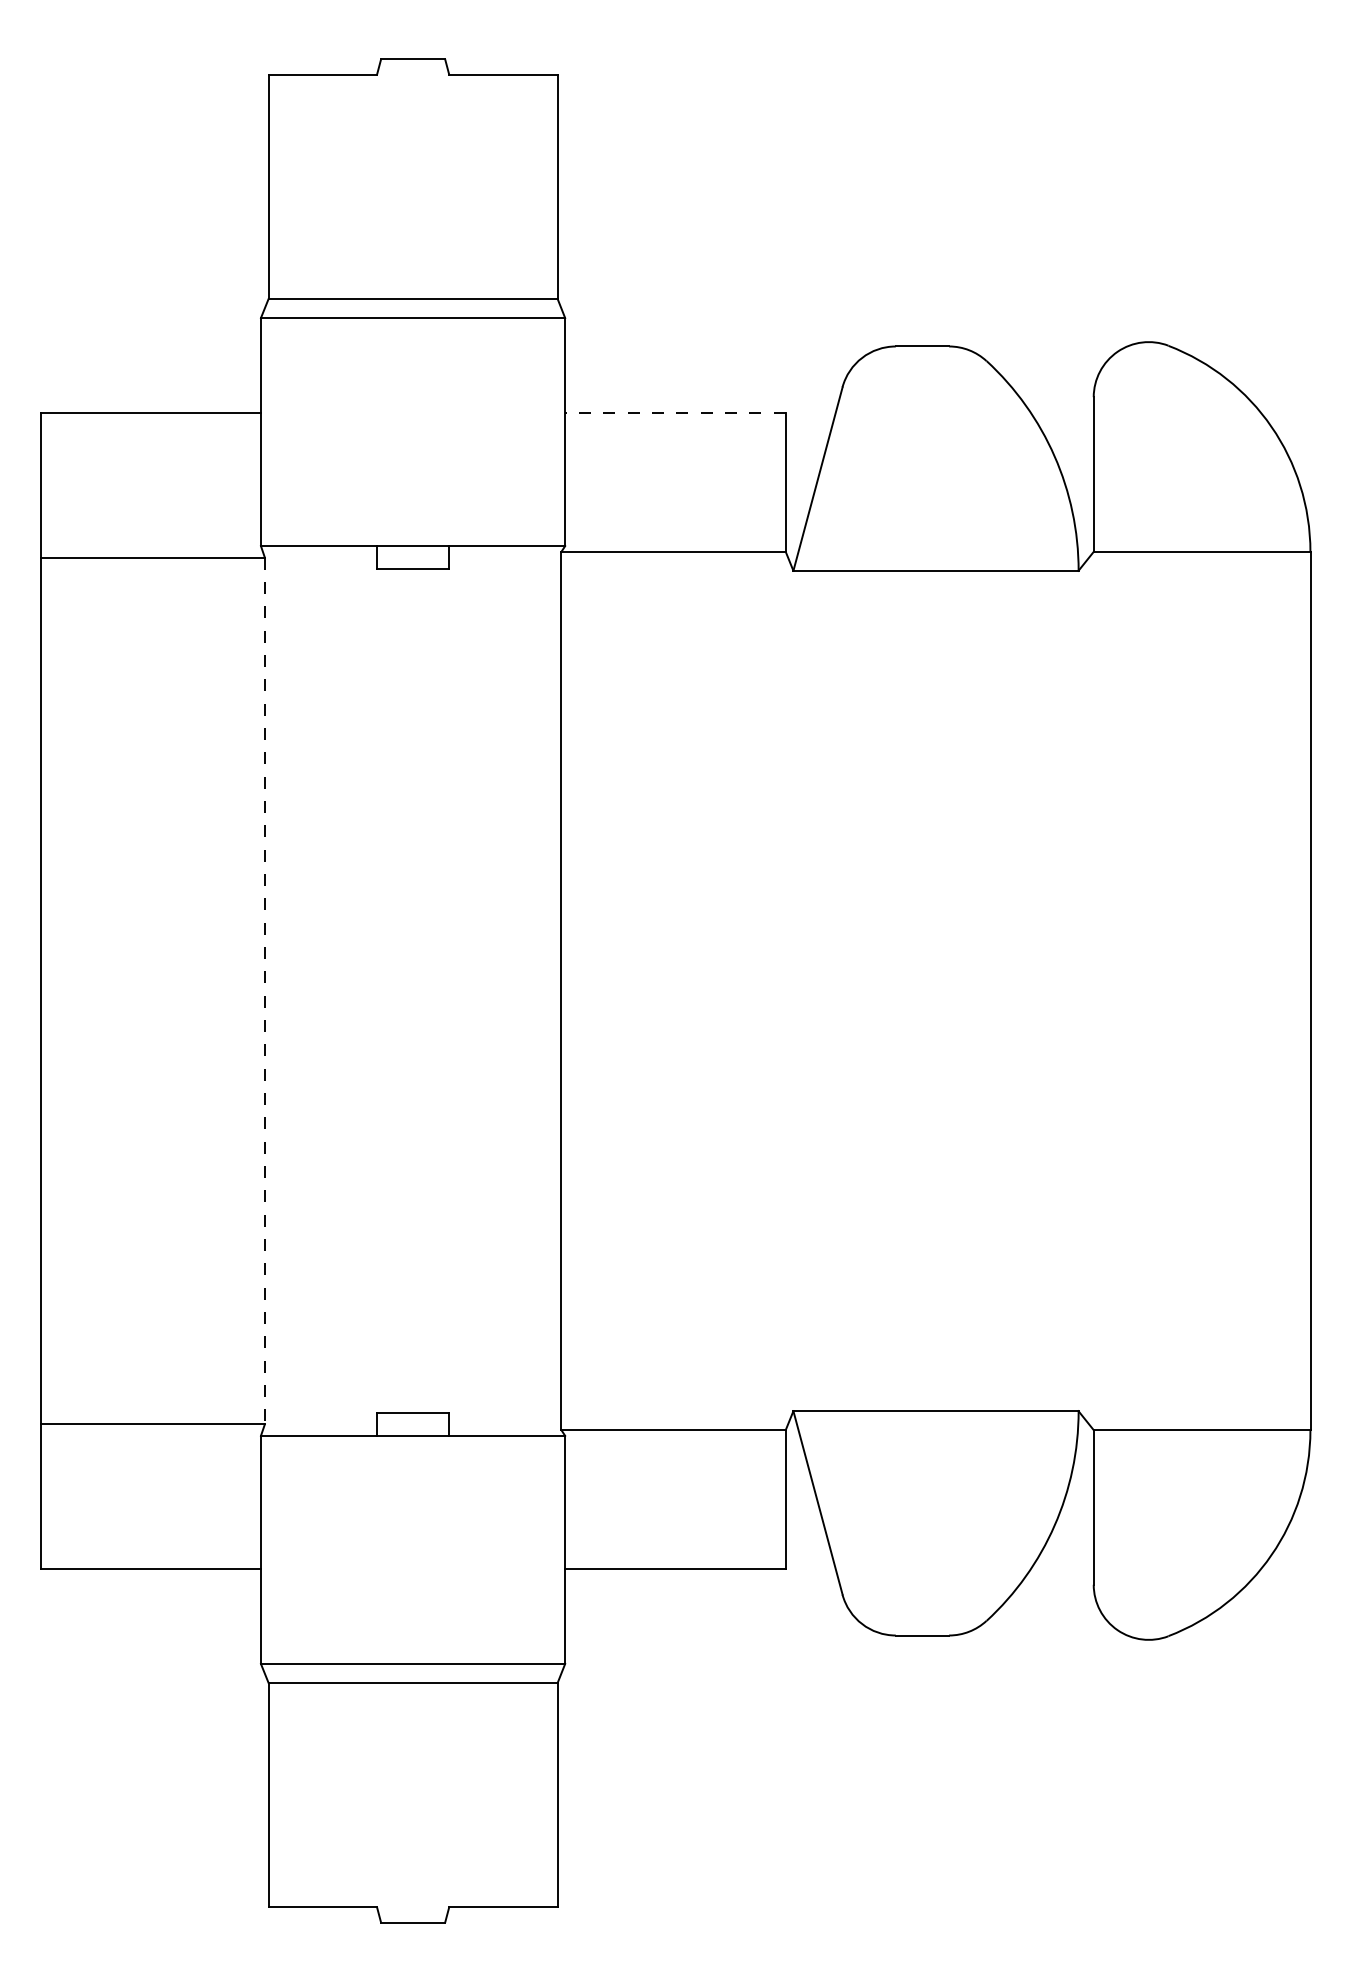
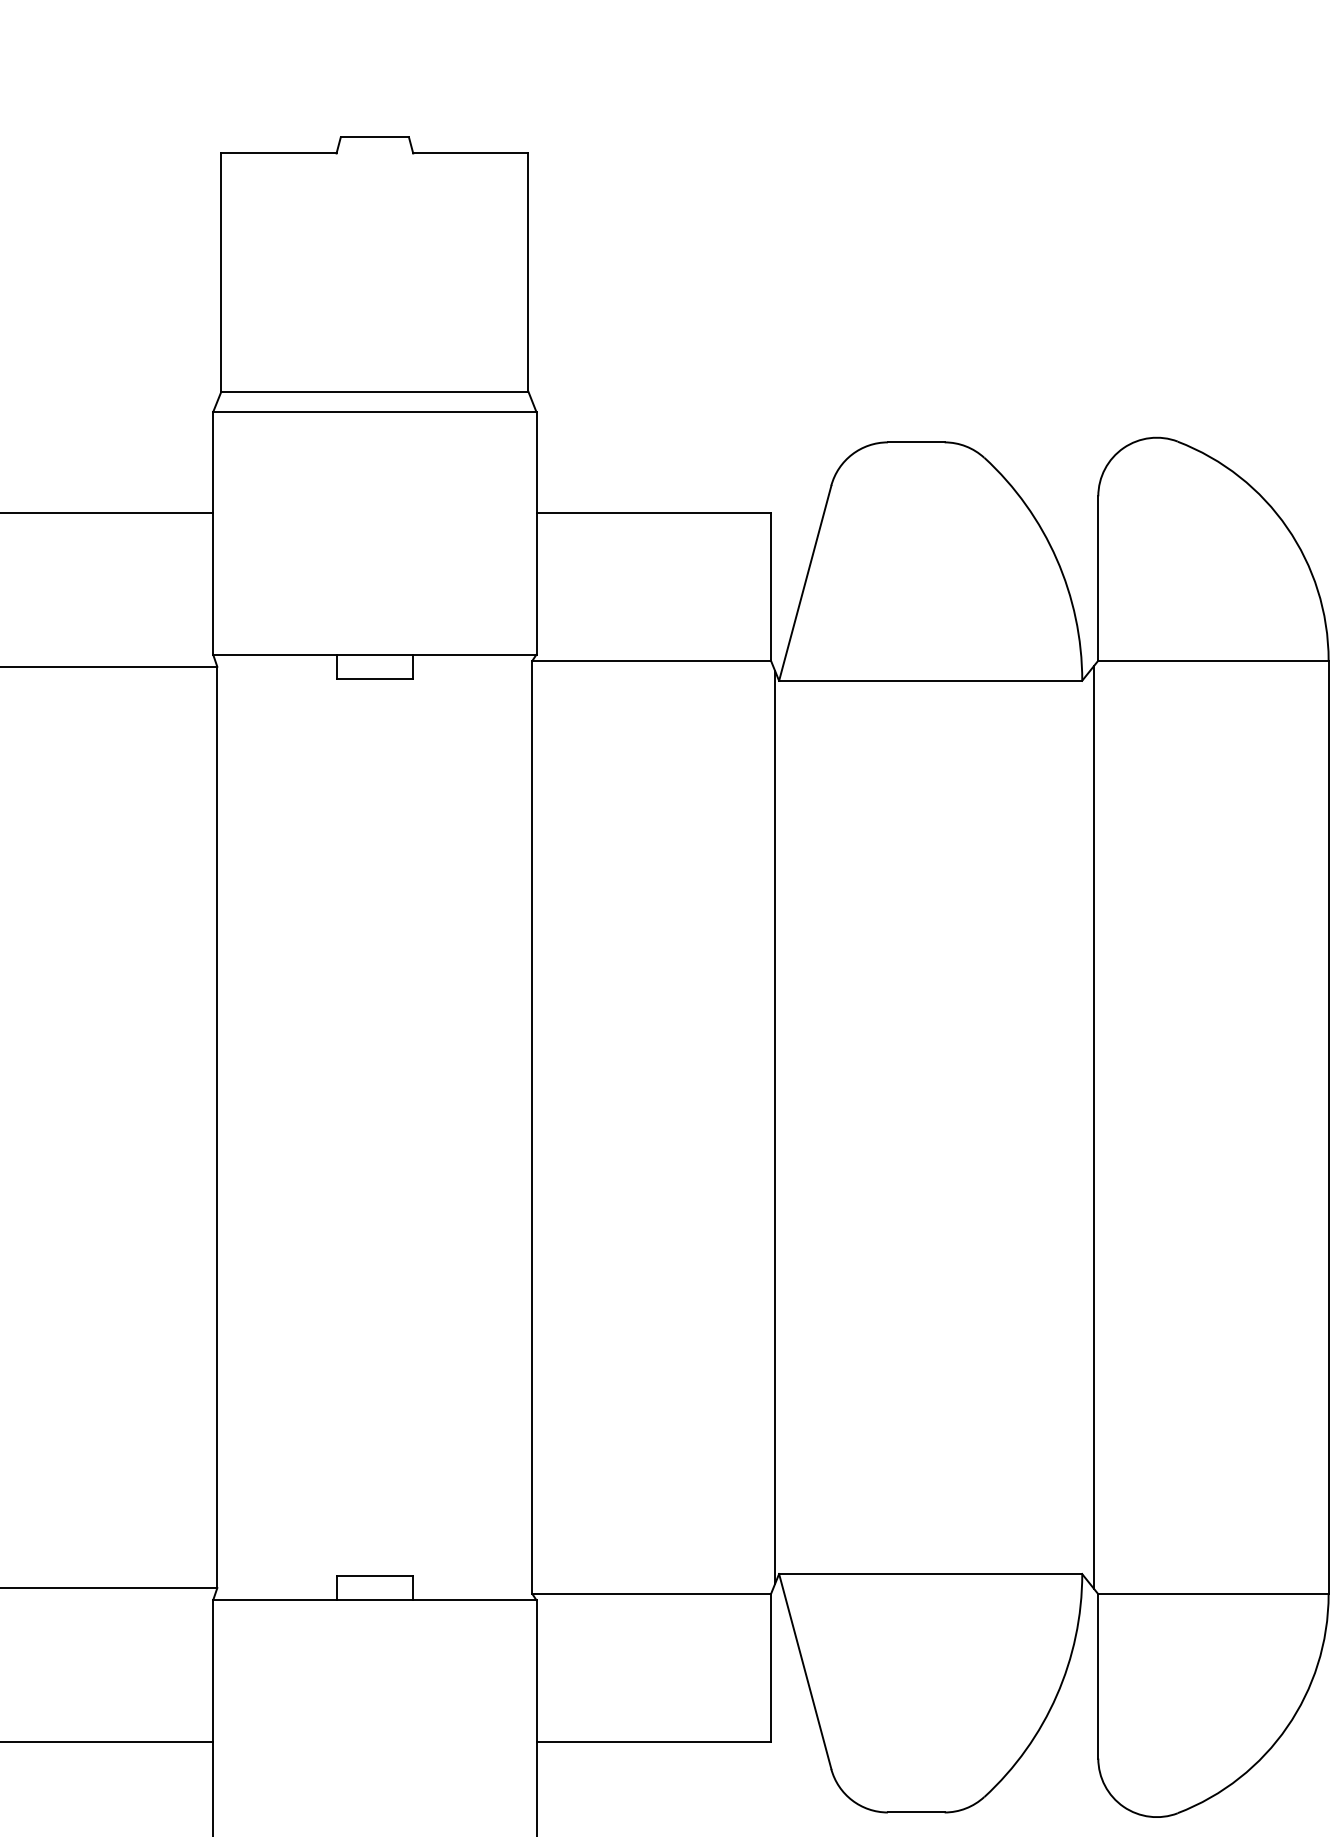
line: (674, 413) -> (652, 513), dashed -> solid
line: (789, 990) -> (774, 1126), added
line: (1089, 990) -> (1093, 1126), added
line: (264, 991) -> (216, 1127), dashed -> solid

